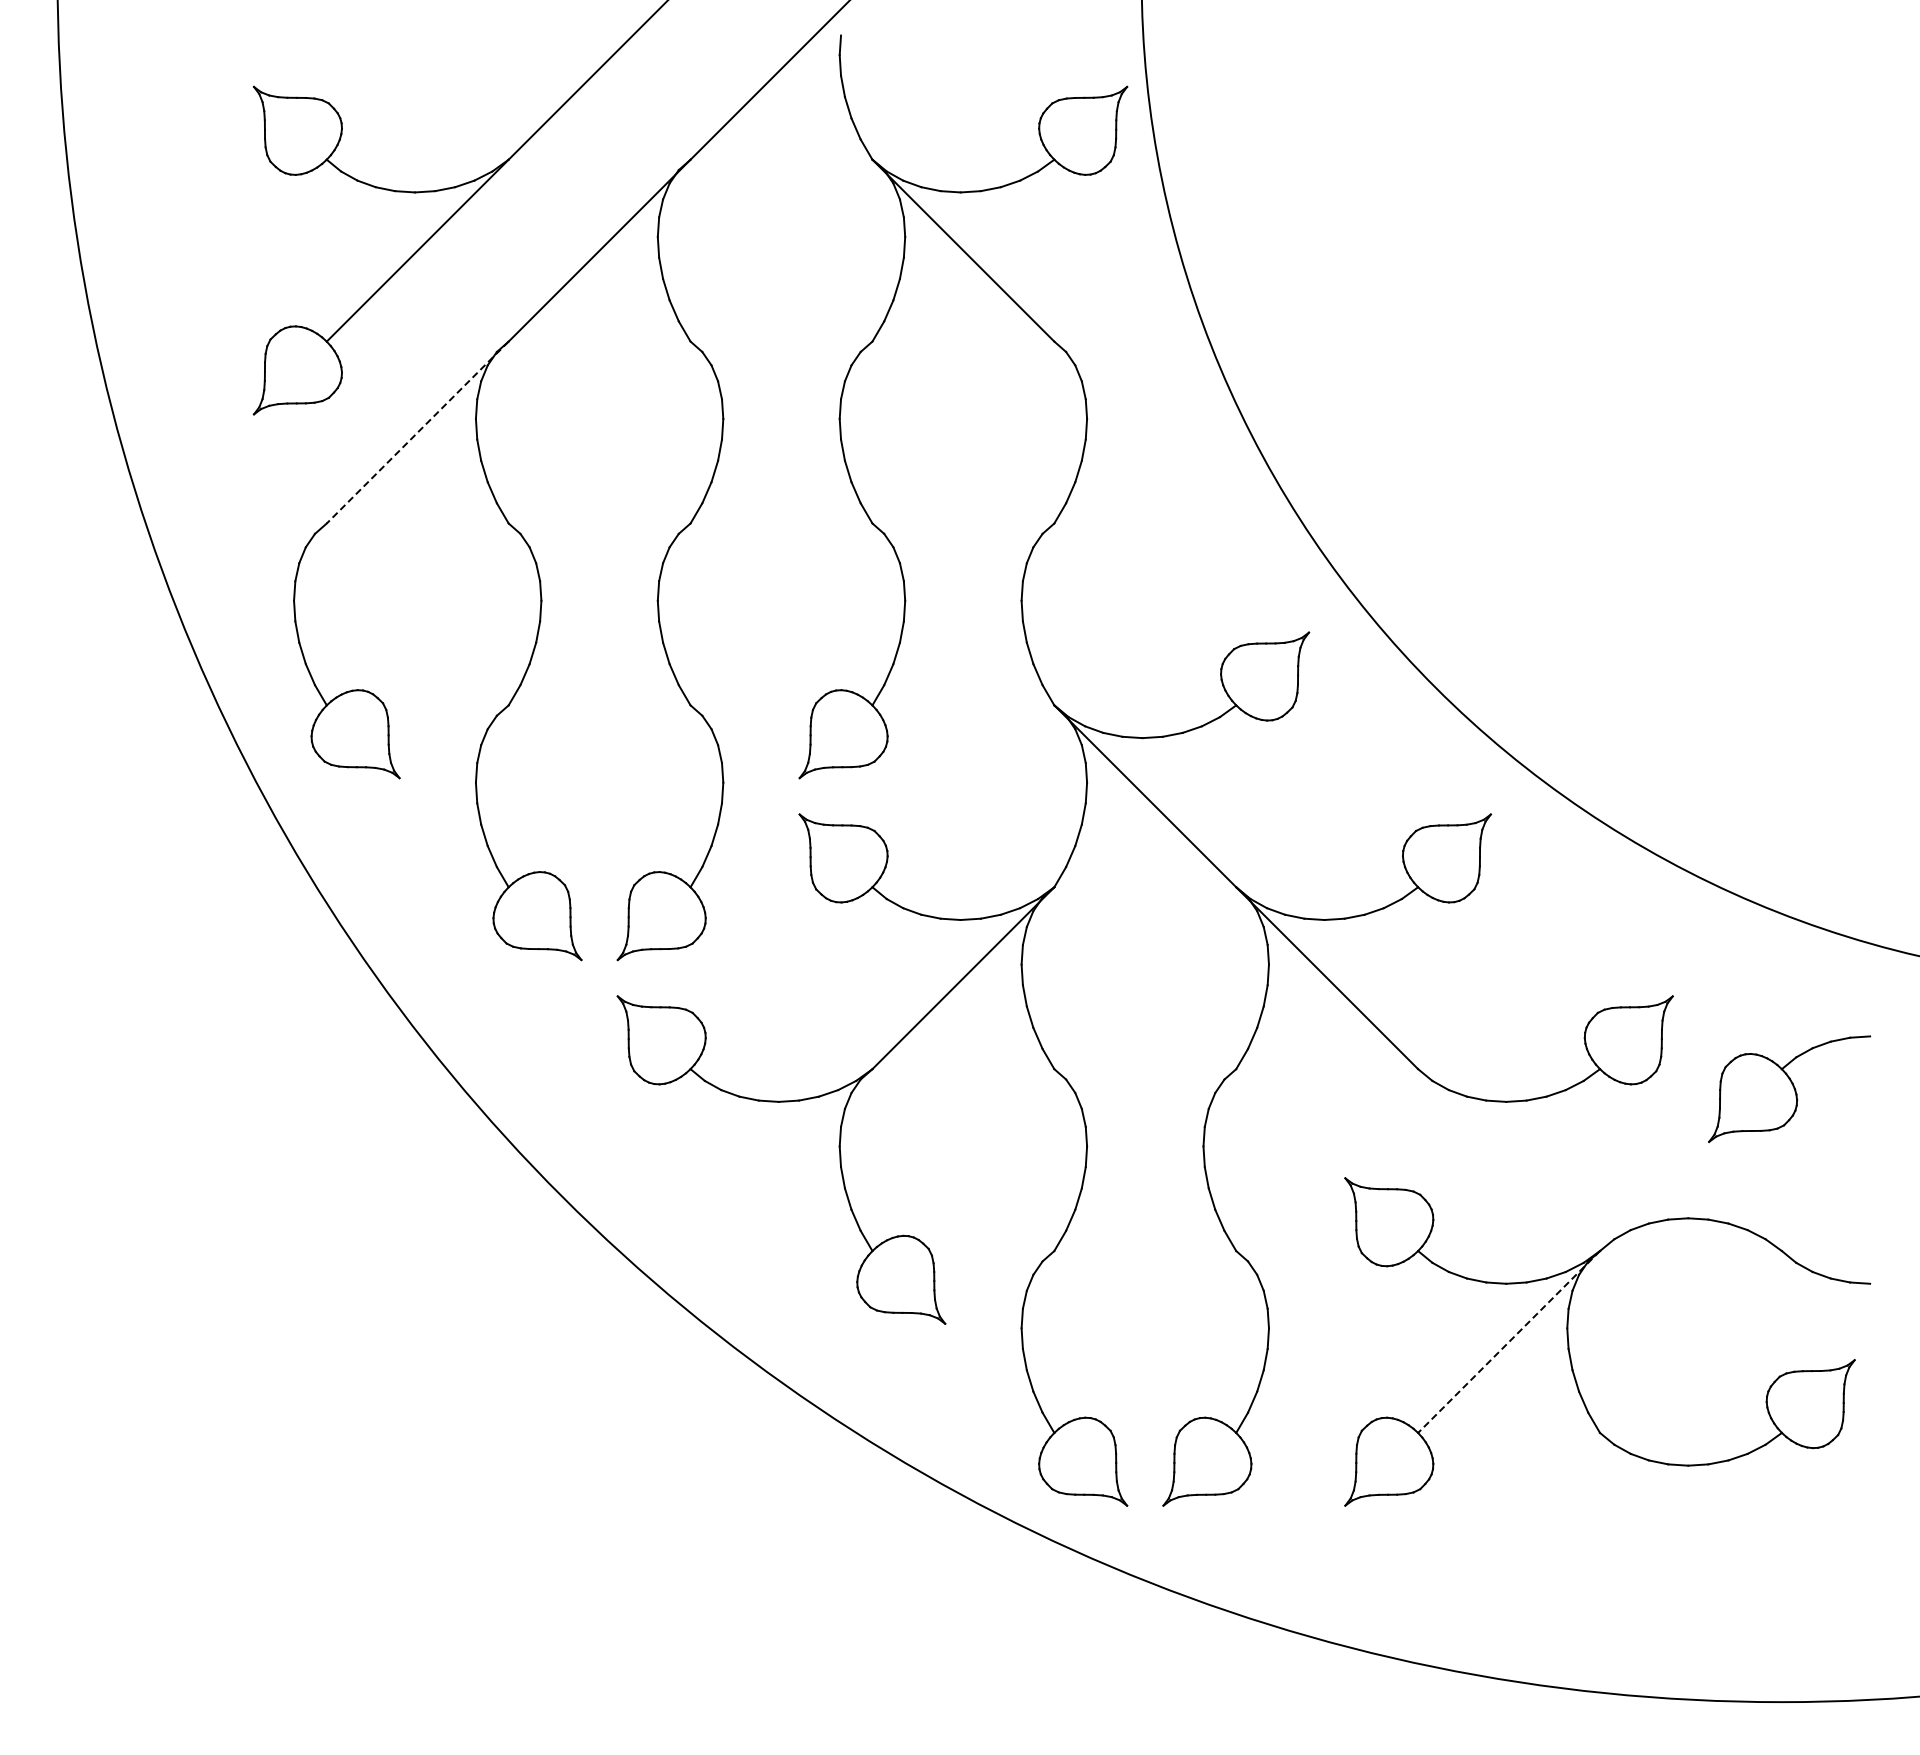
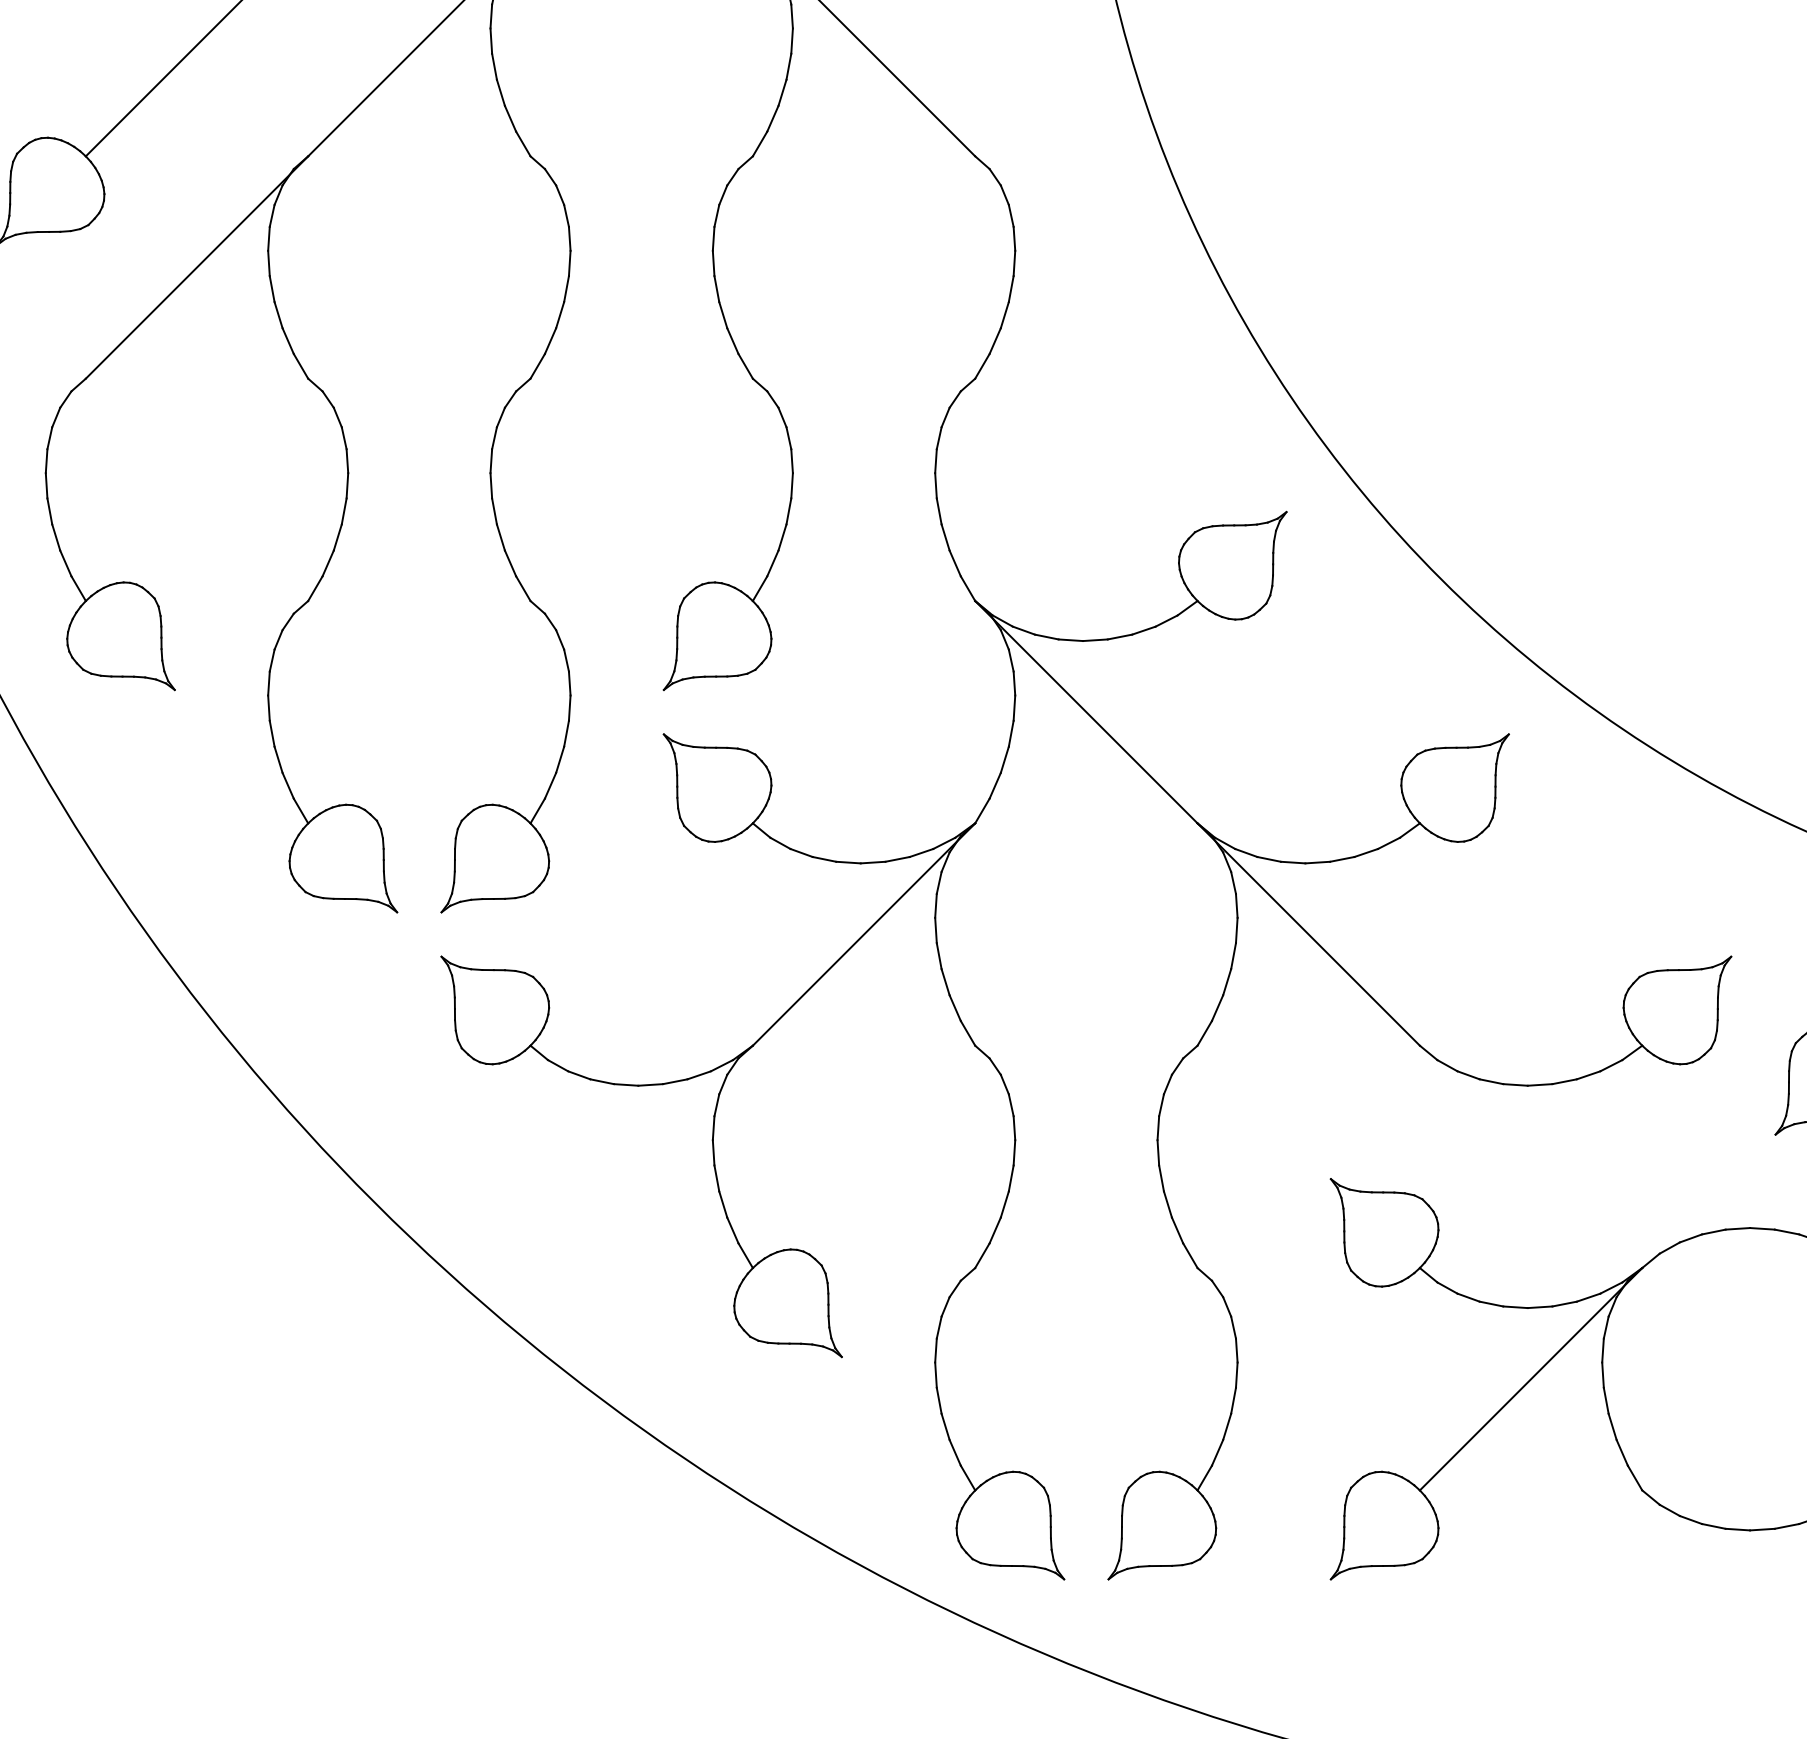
line: (417, 432) -> (196, 267), dashed -> solid
line: (1509, 1342) -> (1531, 1379), dashed -> solid

